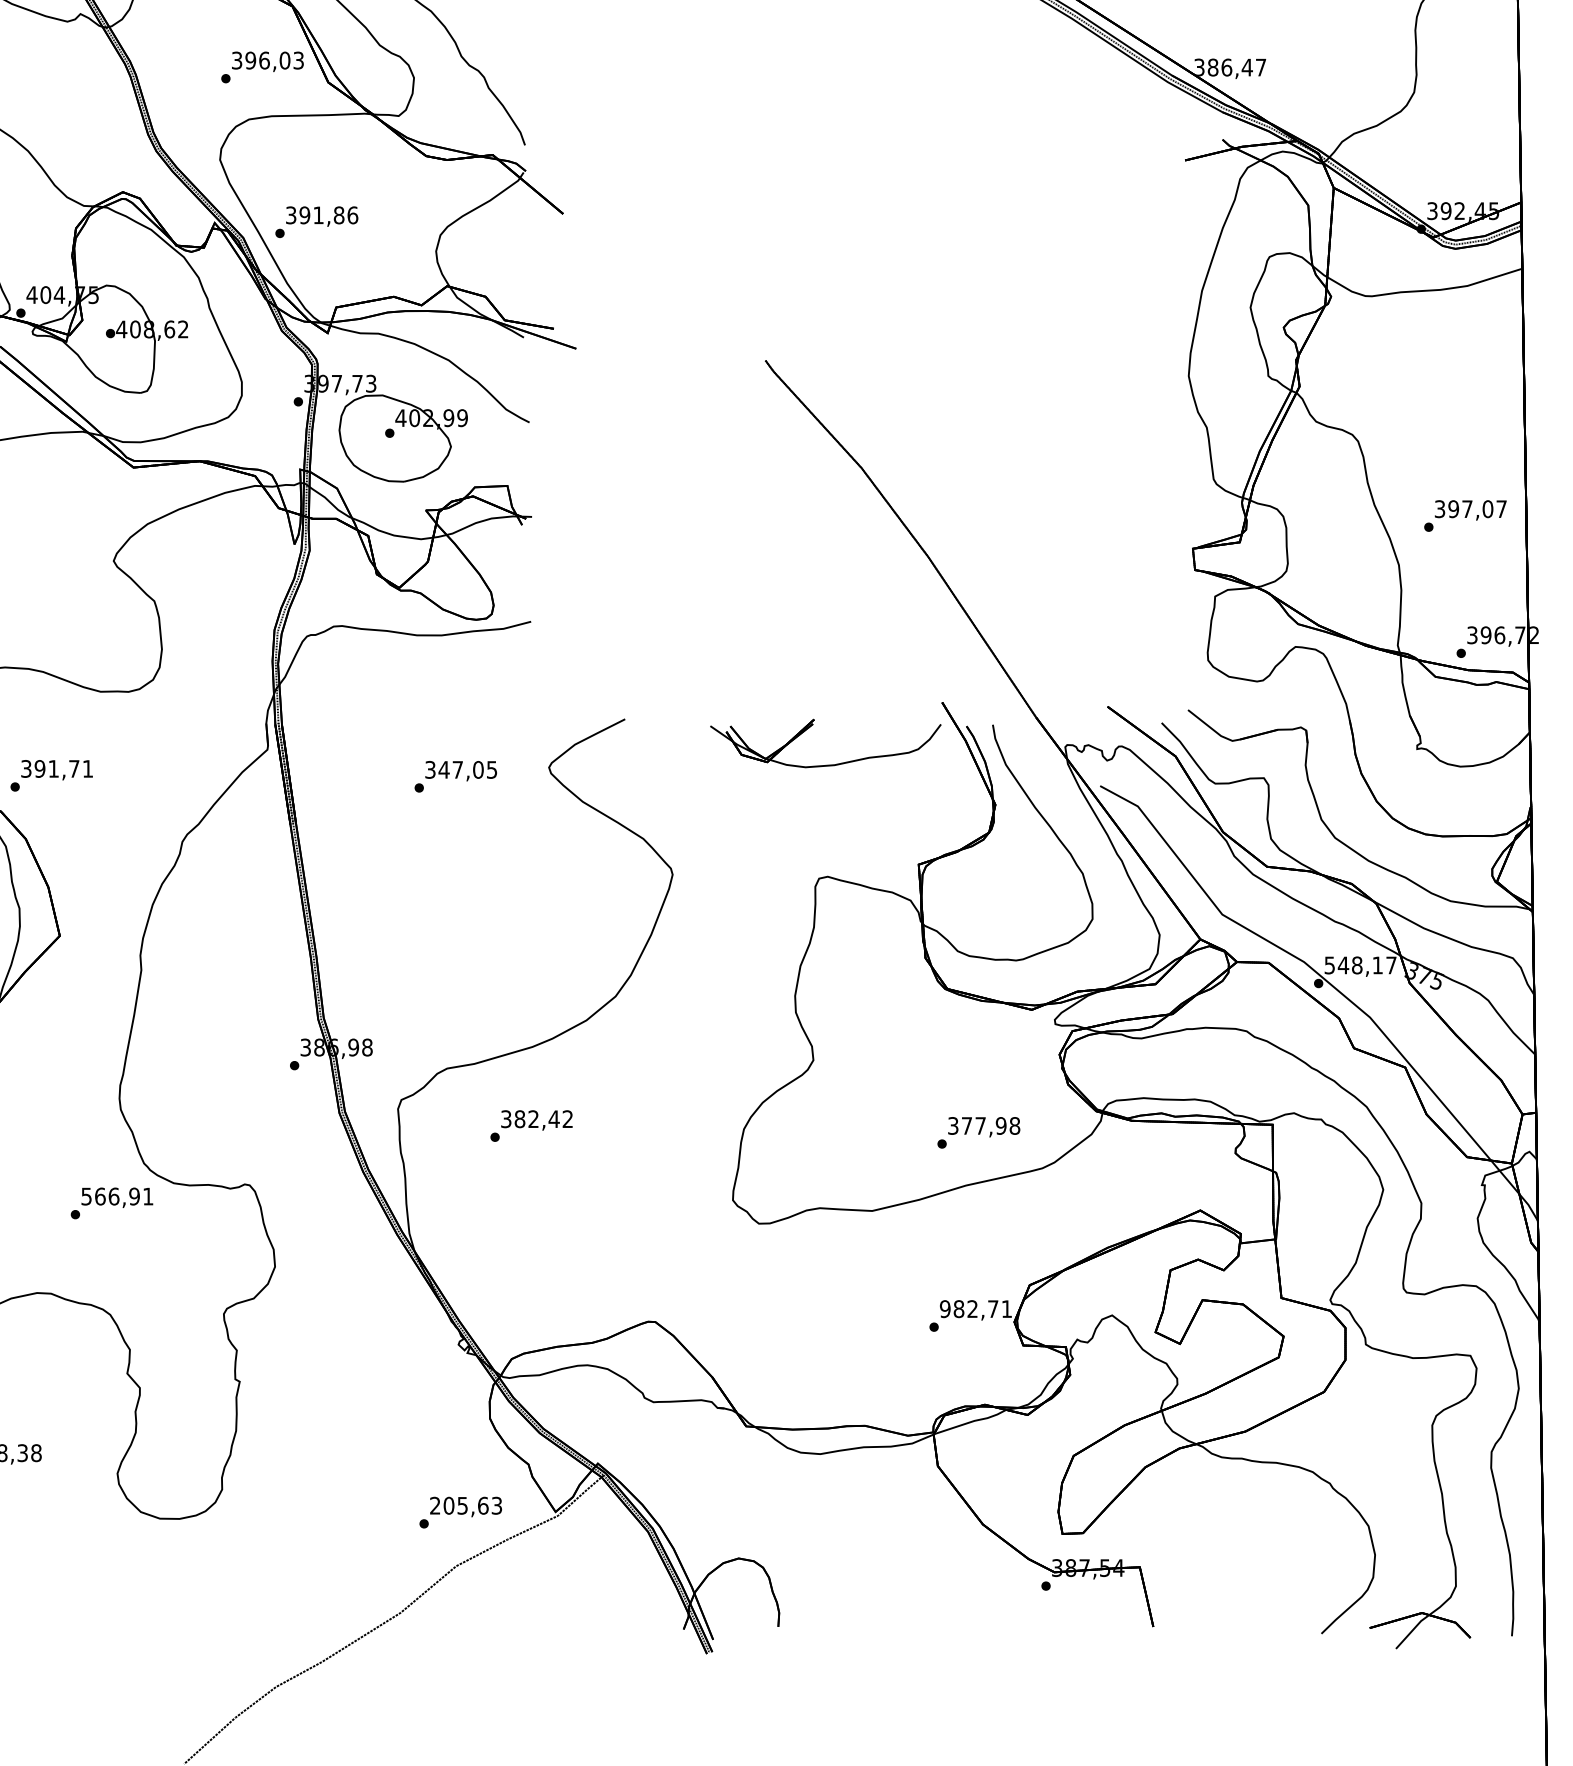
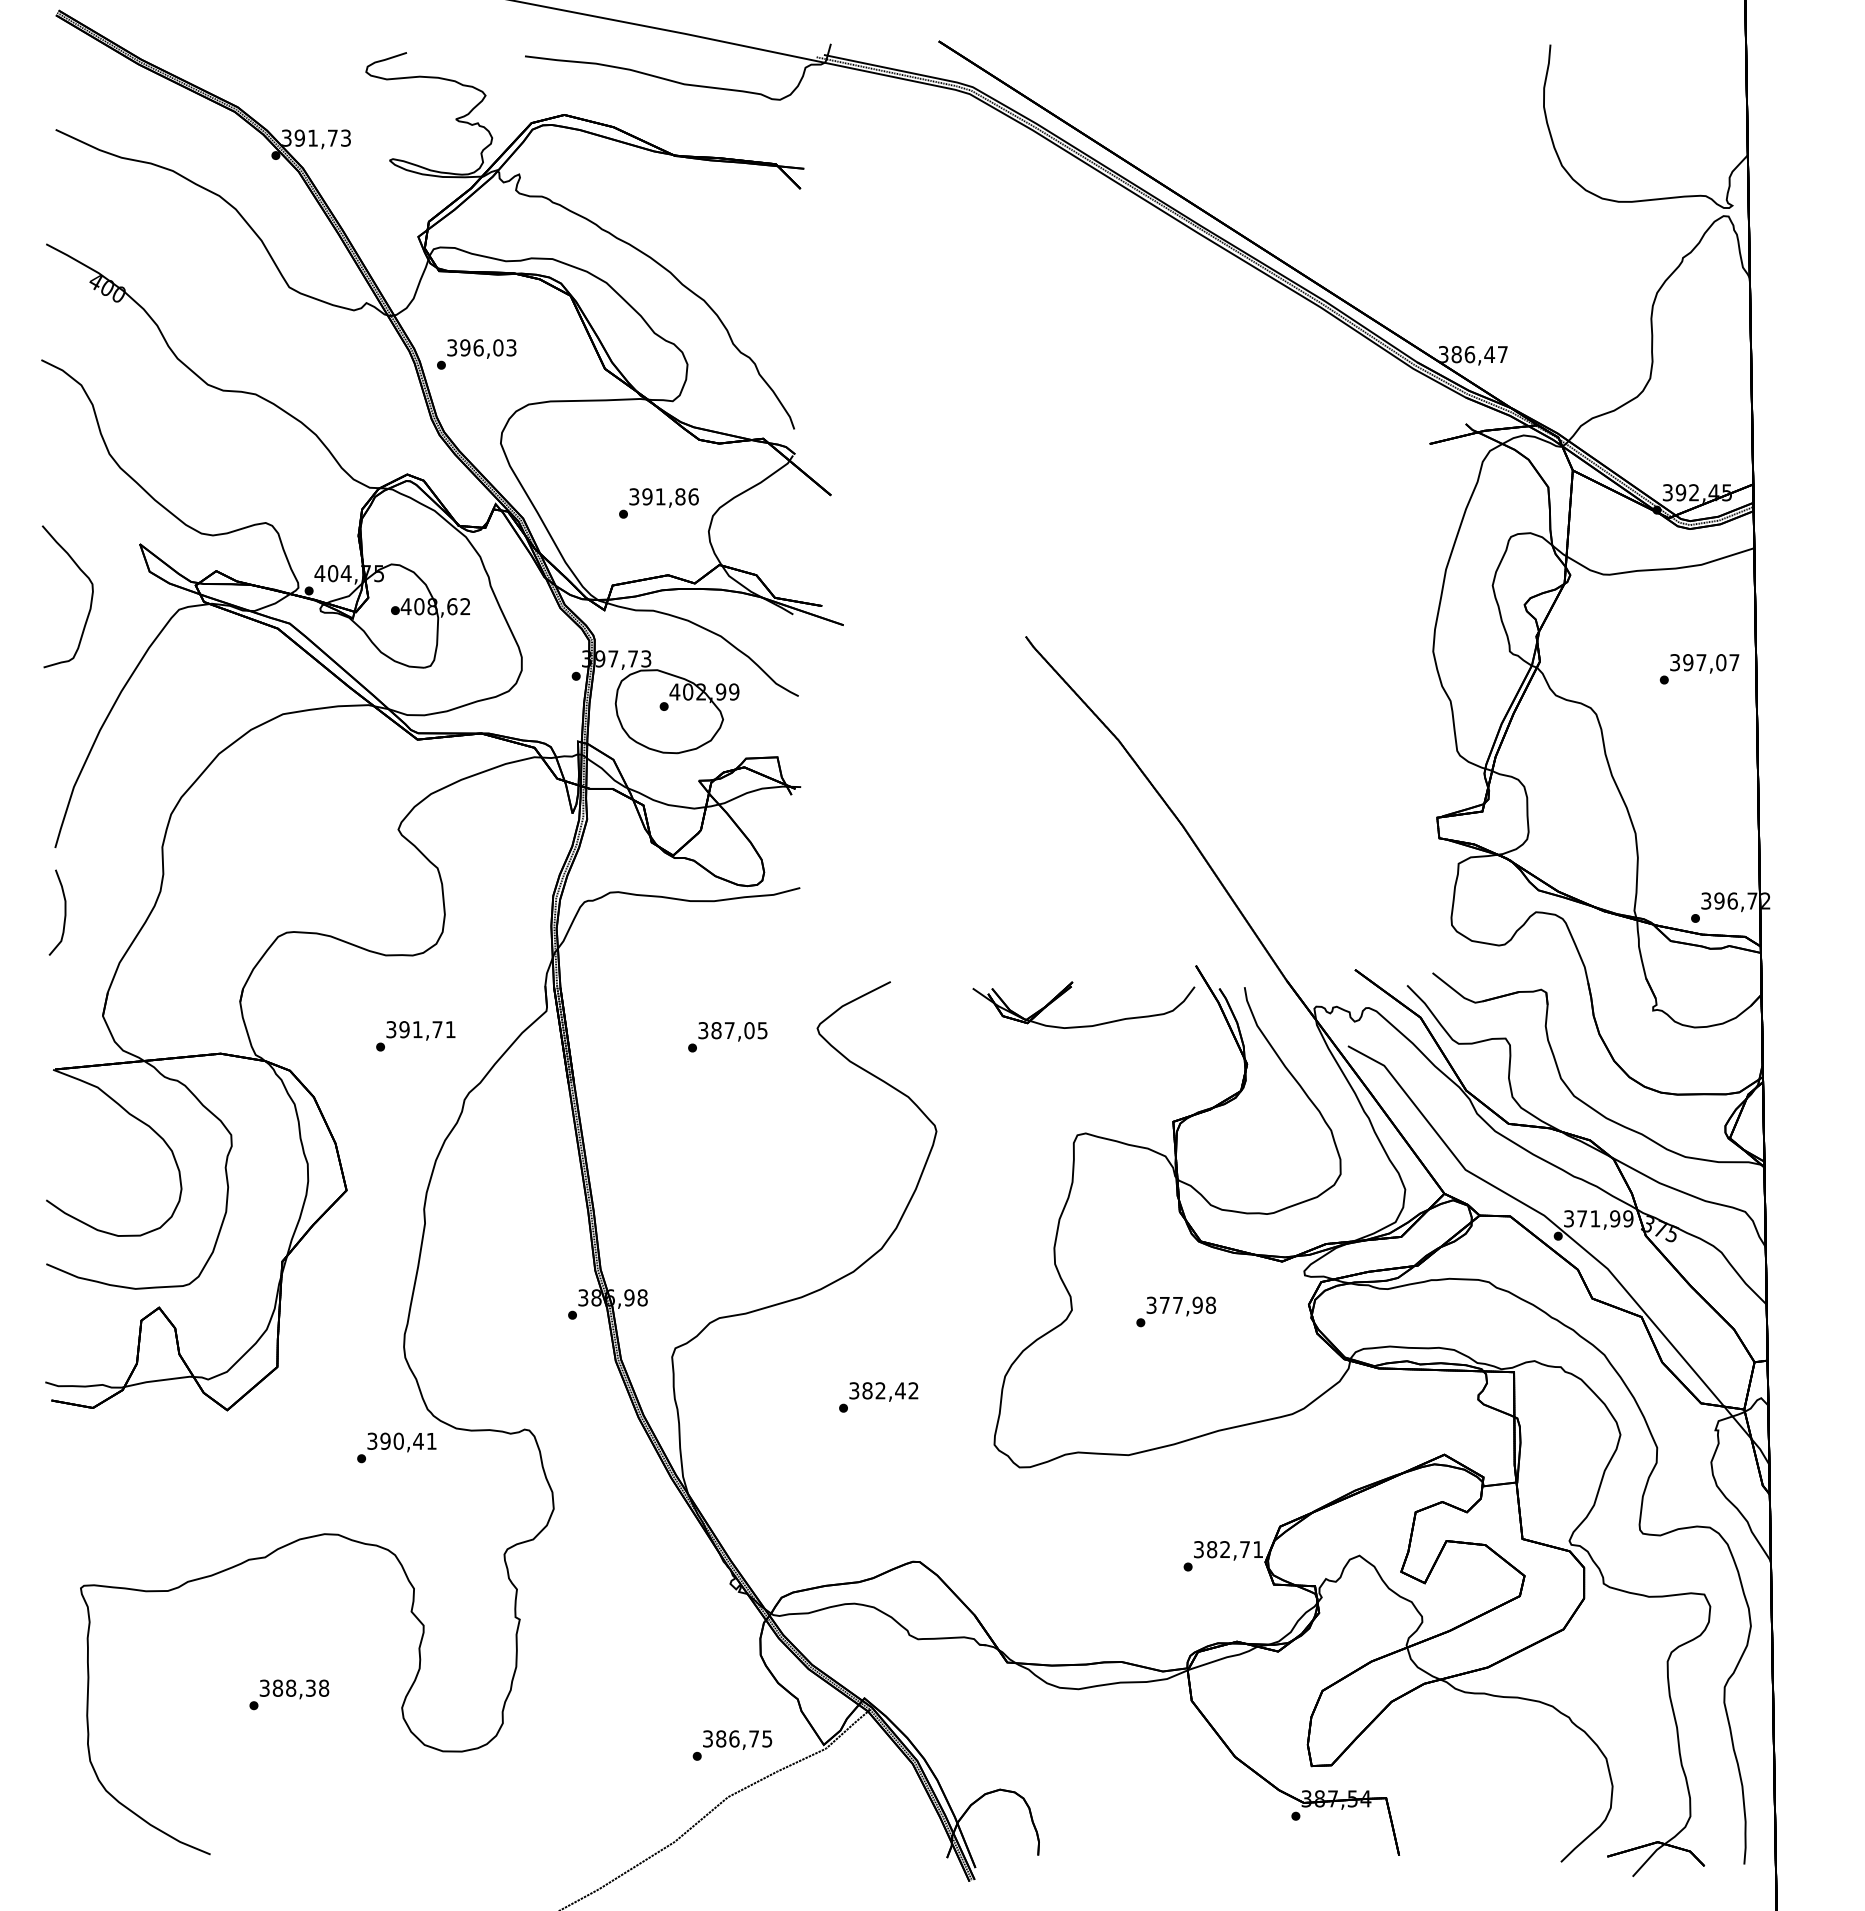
text: (262, 67) -> (476, 354), moved
text: (316, 222) -> (658, 503), moved
text: (1465, 516) -> (1699, 669), moved
text: (444, 769) -> (716, 1030), 347,05 -> 387,05
text: (51, 776) -> (415, 1036), moved
text: (1360, 965) -> (1598, 1218), 548,17 -> 371,99
text: (531, 1126) -> (878, 1397), moved
text: (979, 1132) -> (1176, 1311), moved
text: (110, 1195) -> (395, 1440), 566,91 -> 390,41
text: (944, 1308) -> (1198, 1549), 982,71 -> 382,71
text: (465, 1505) -> (737, 1738), 205,63 -> 386,75

